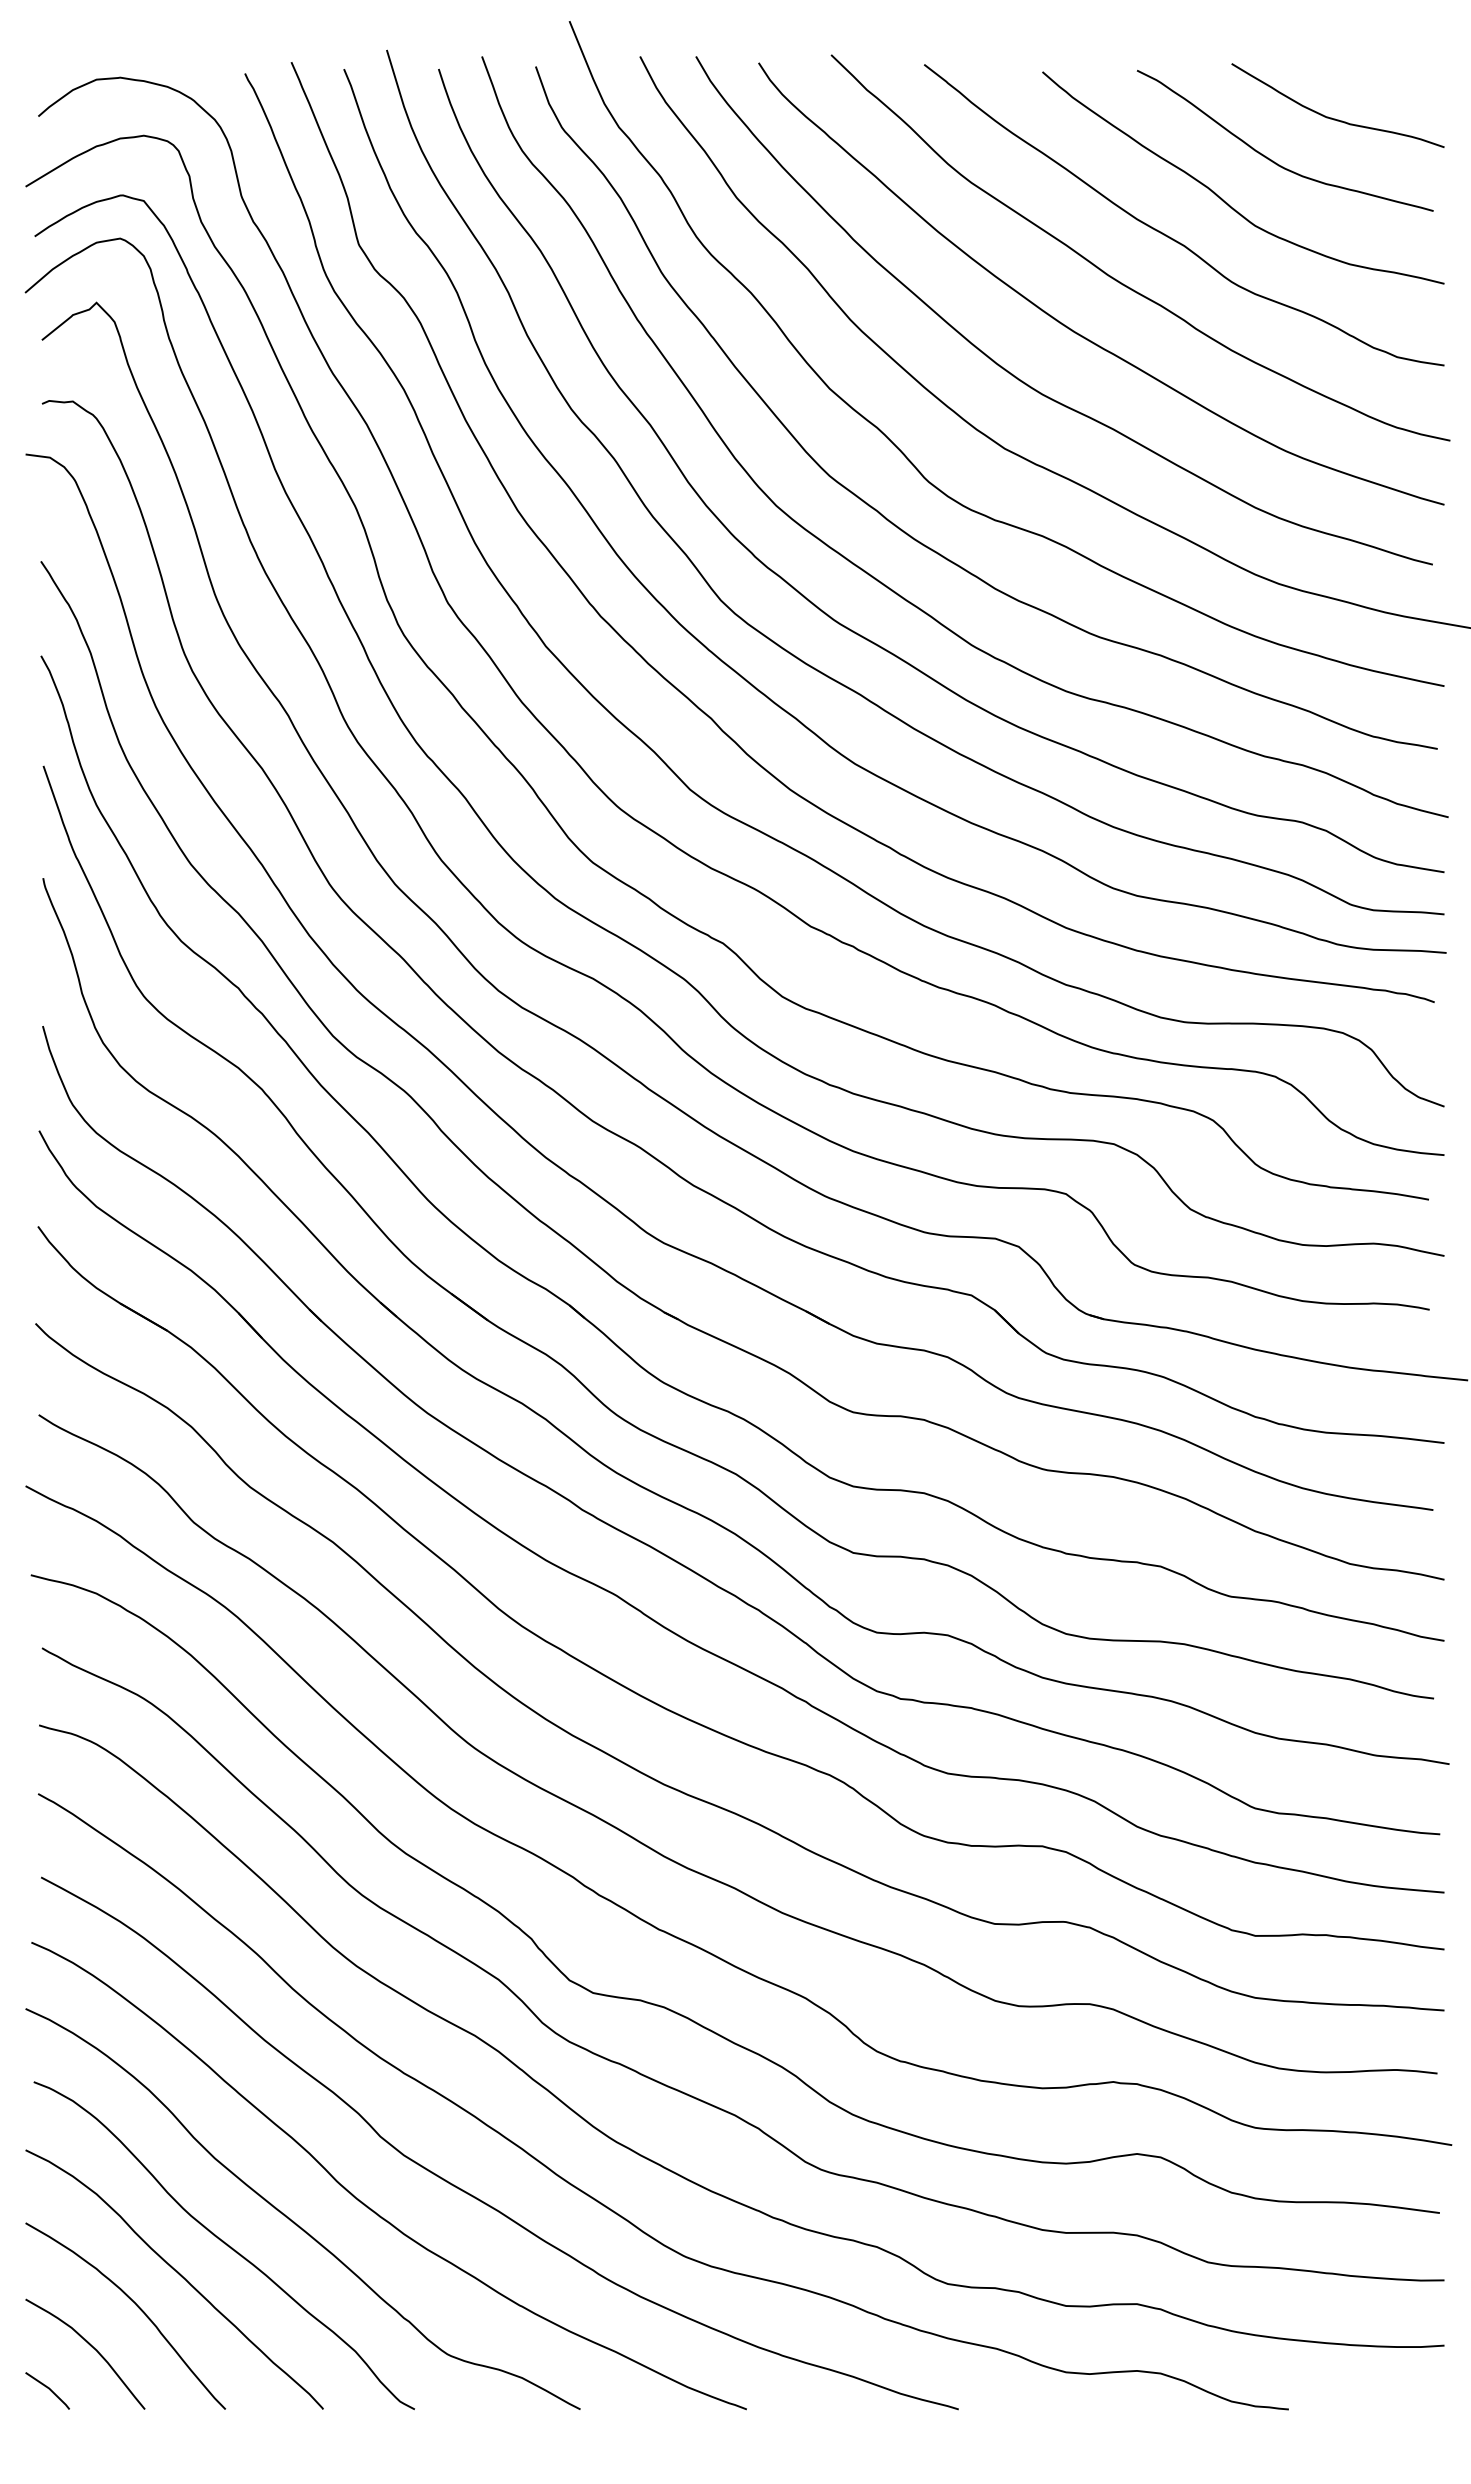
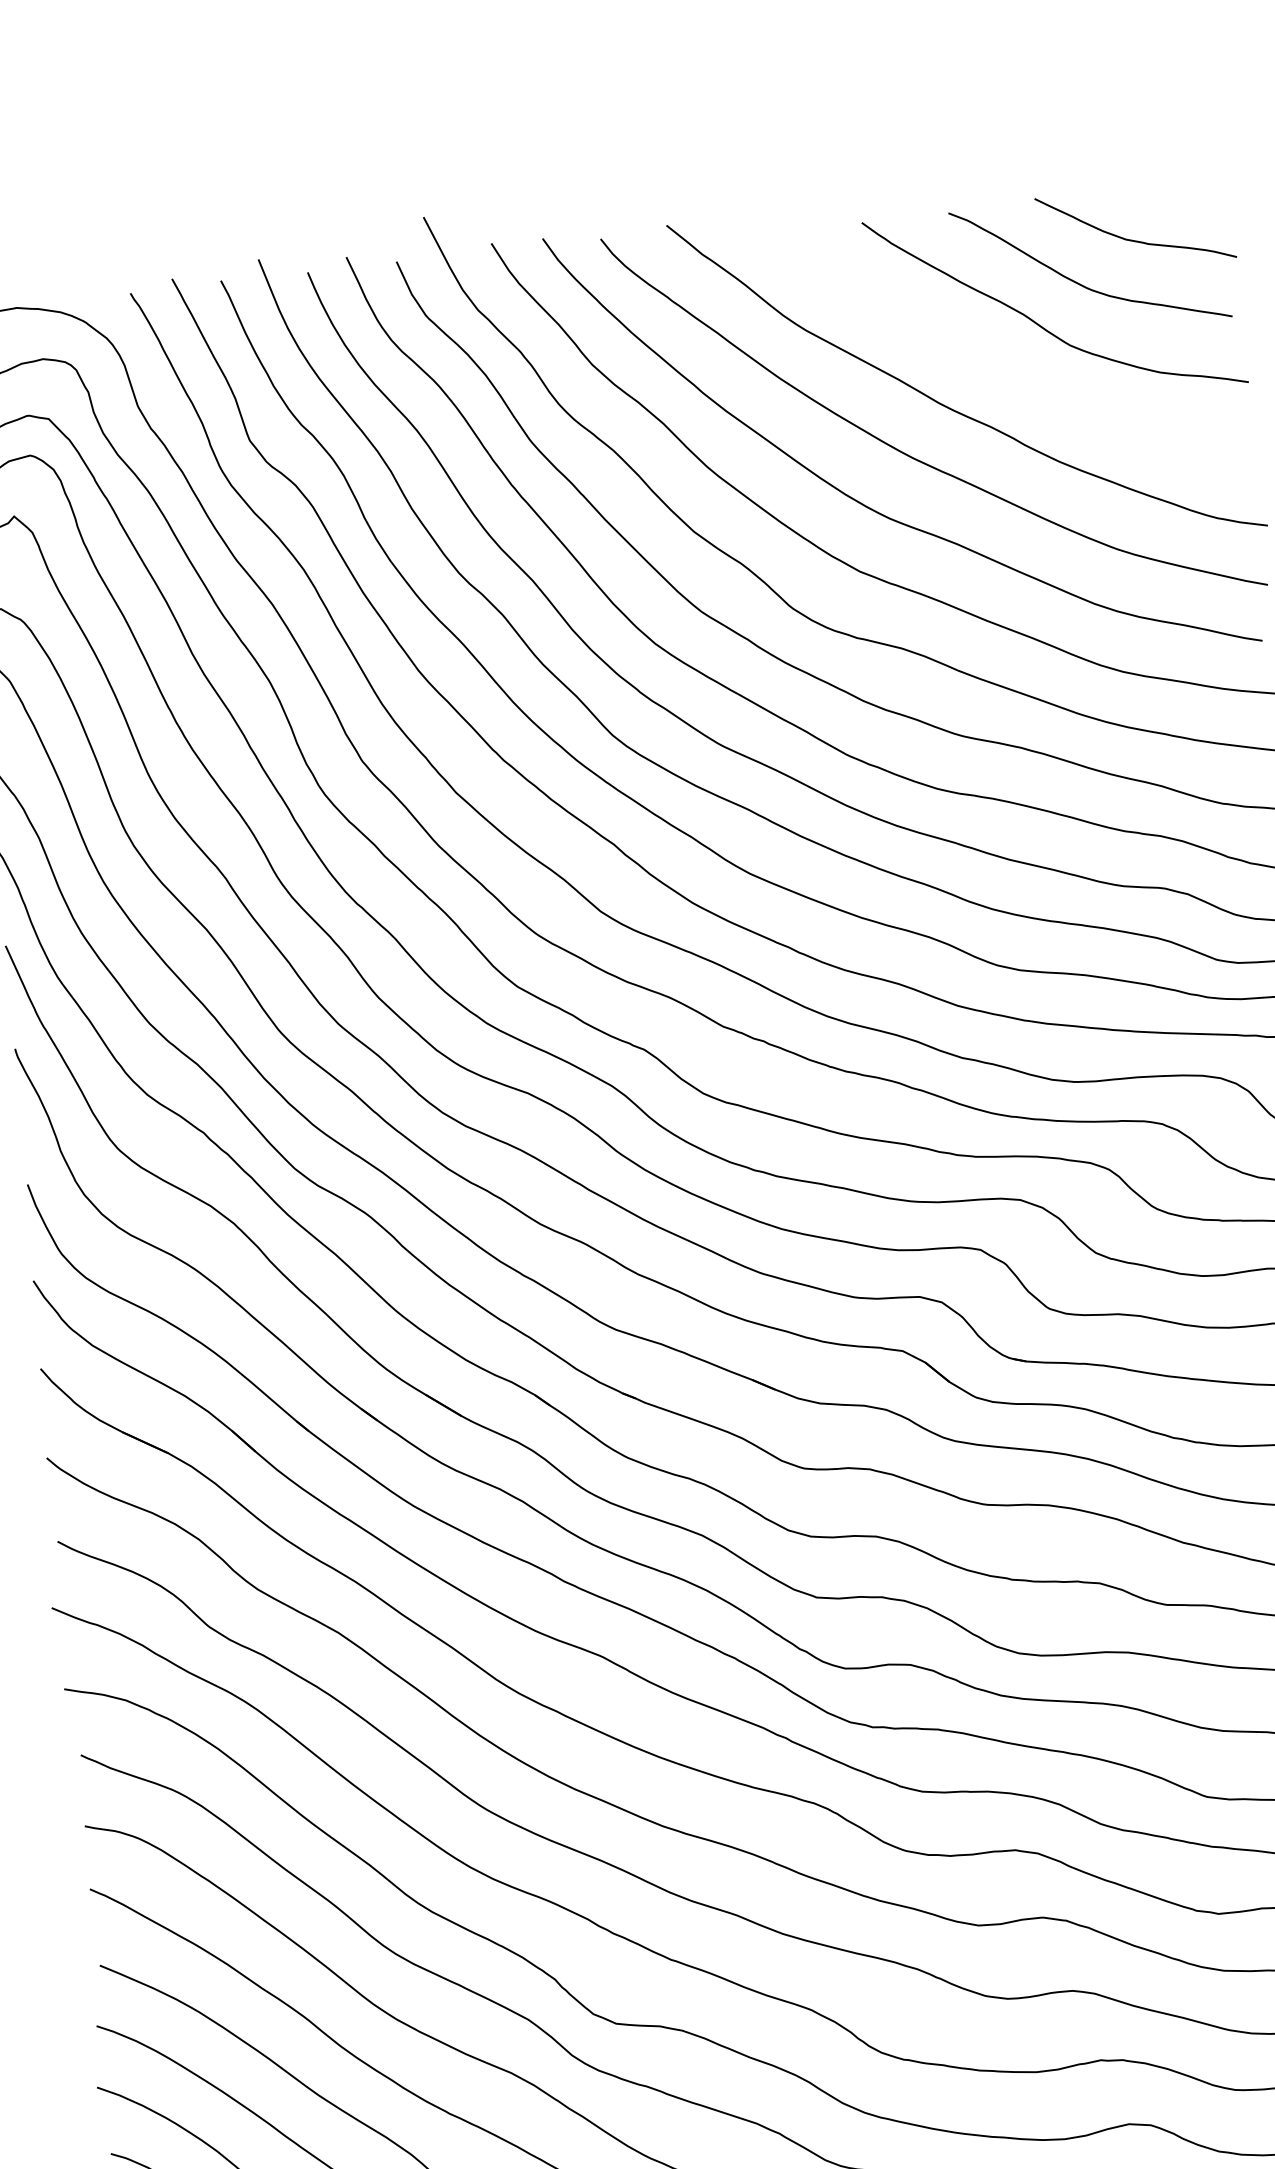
curve: (1173, 238) -> (996, 364), removed

